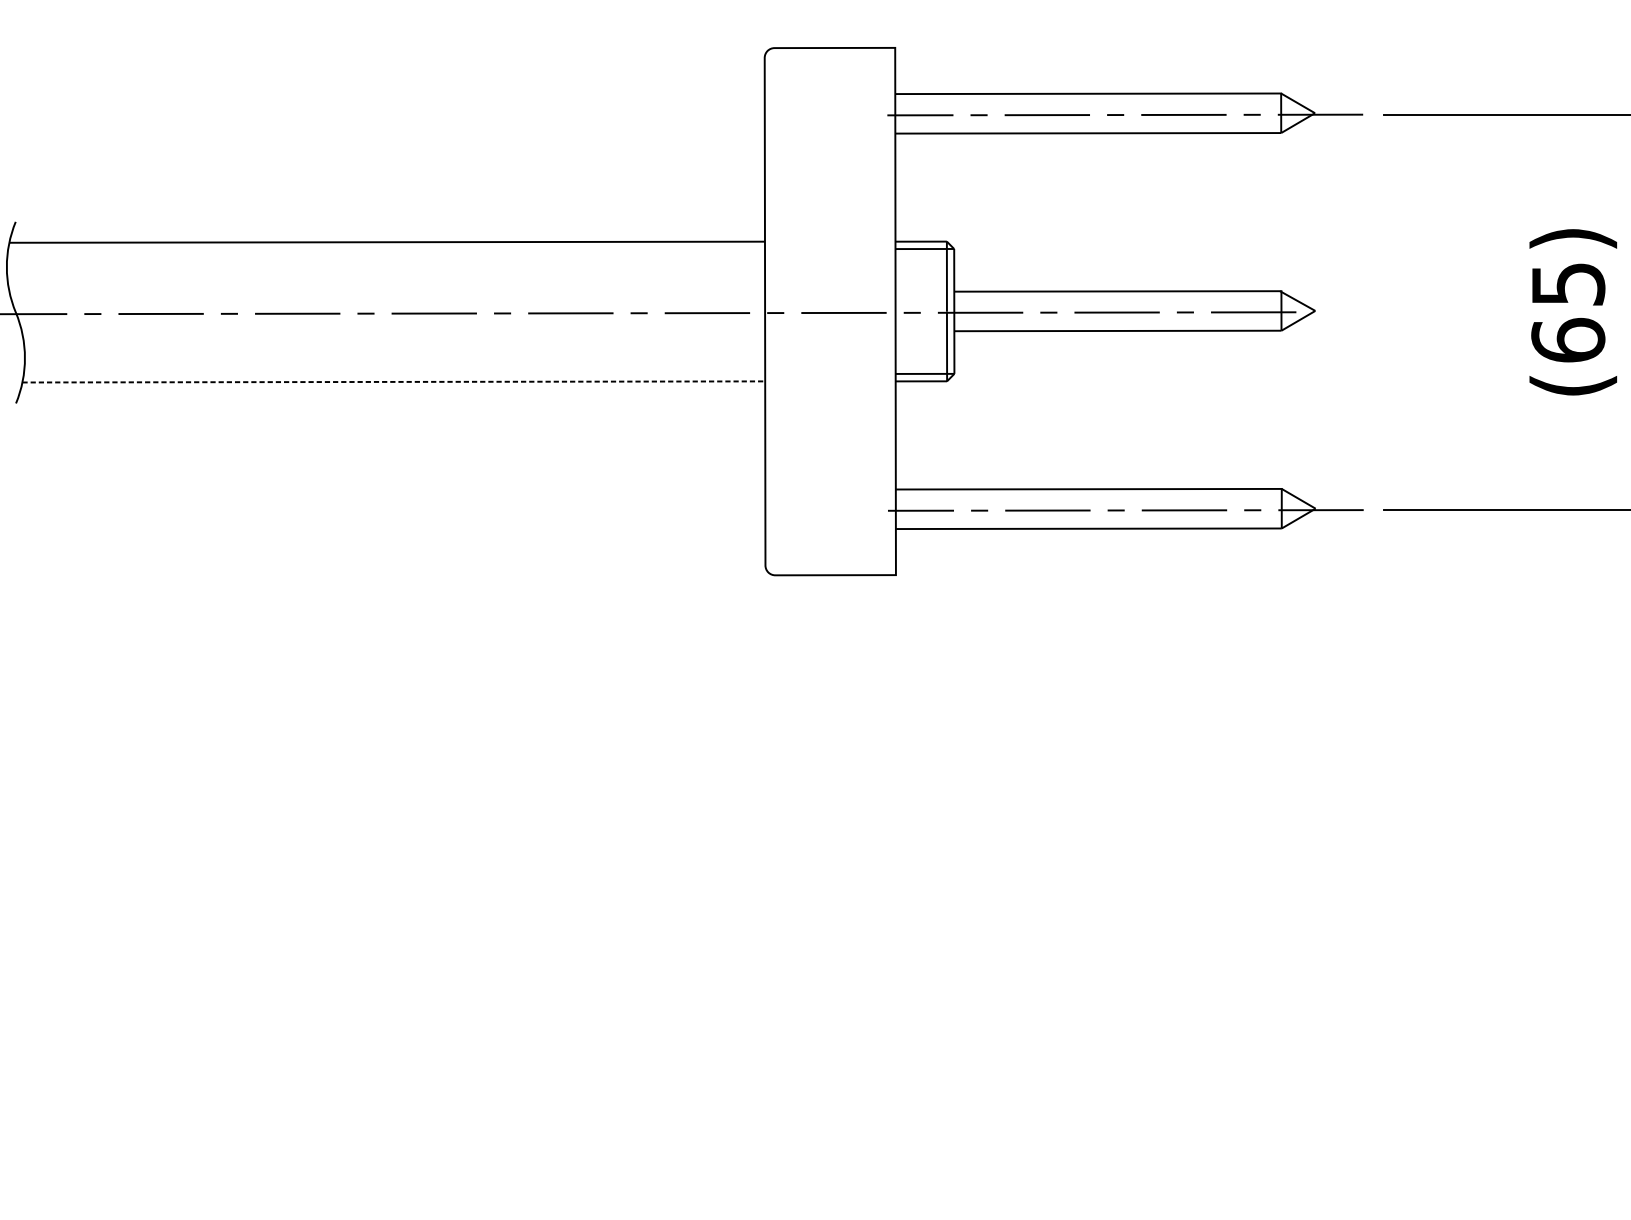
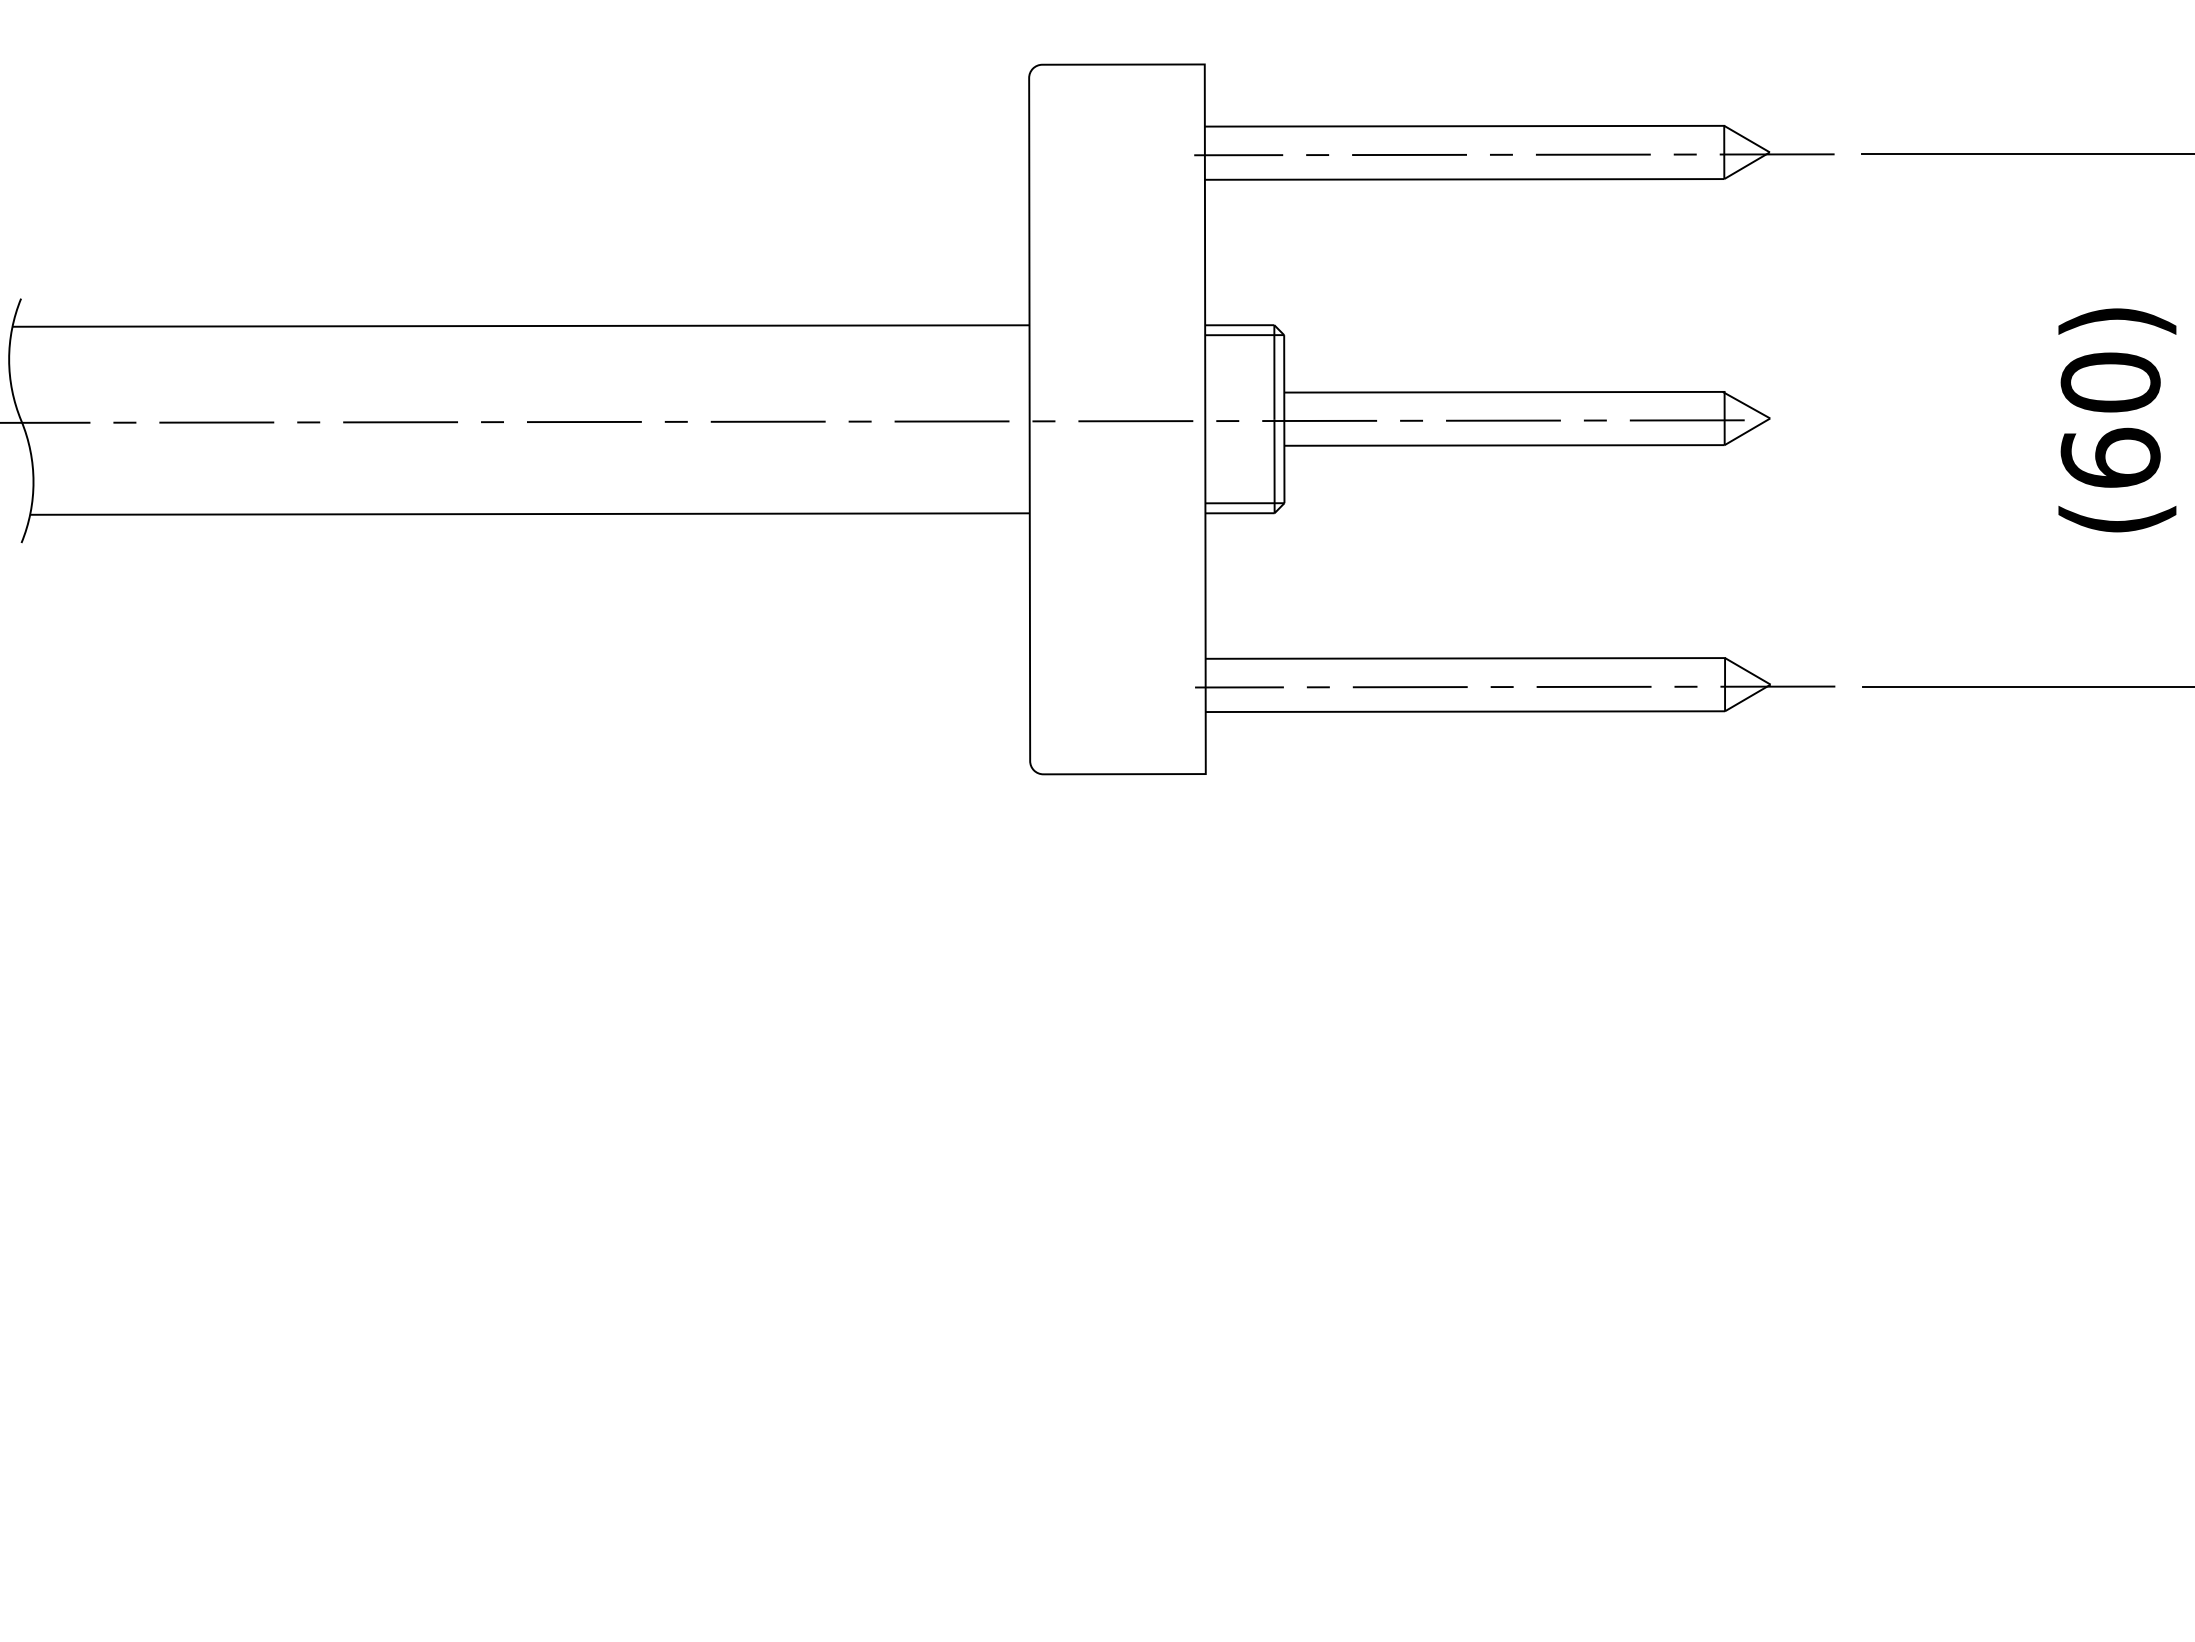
text: (1568, 284) -> (2110, 382), (65) -> (60)
line: (393, 382) -> (529, 514), dashed -> solid

